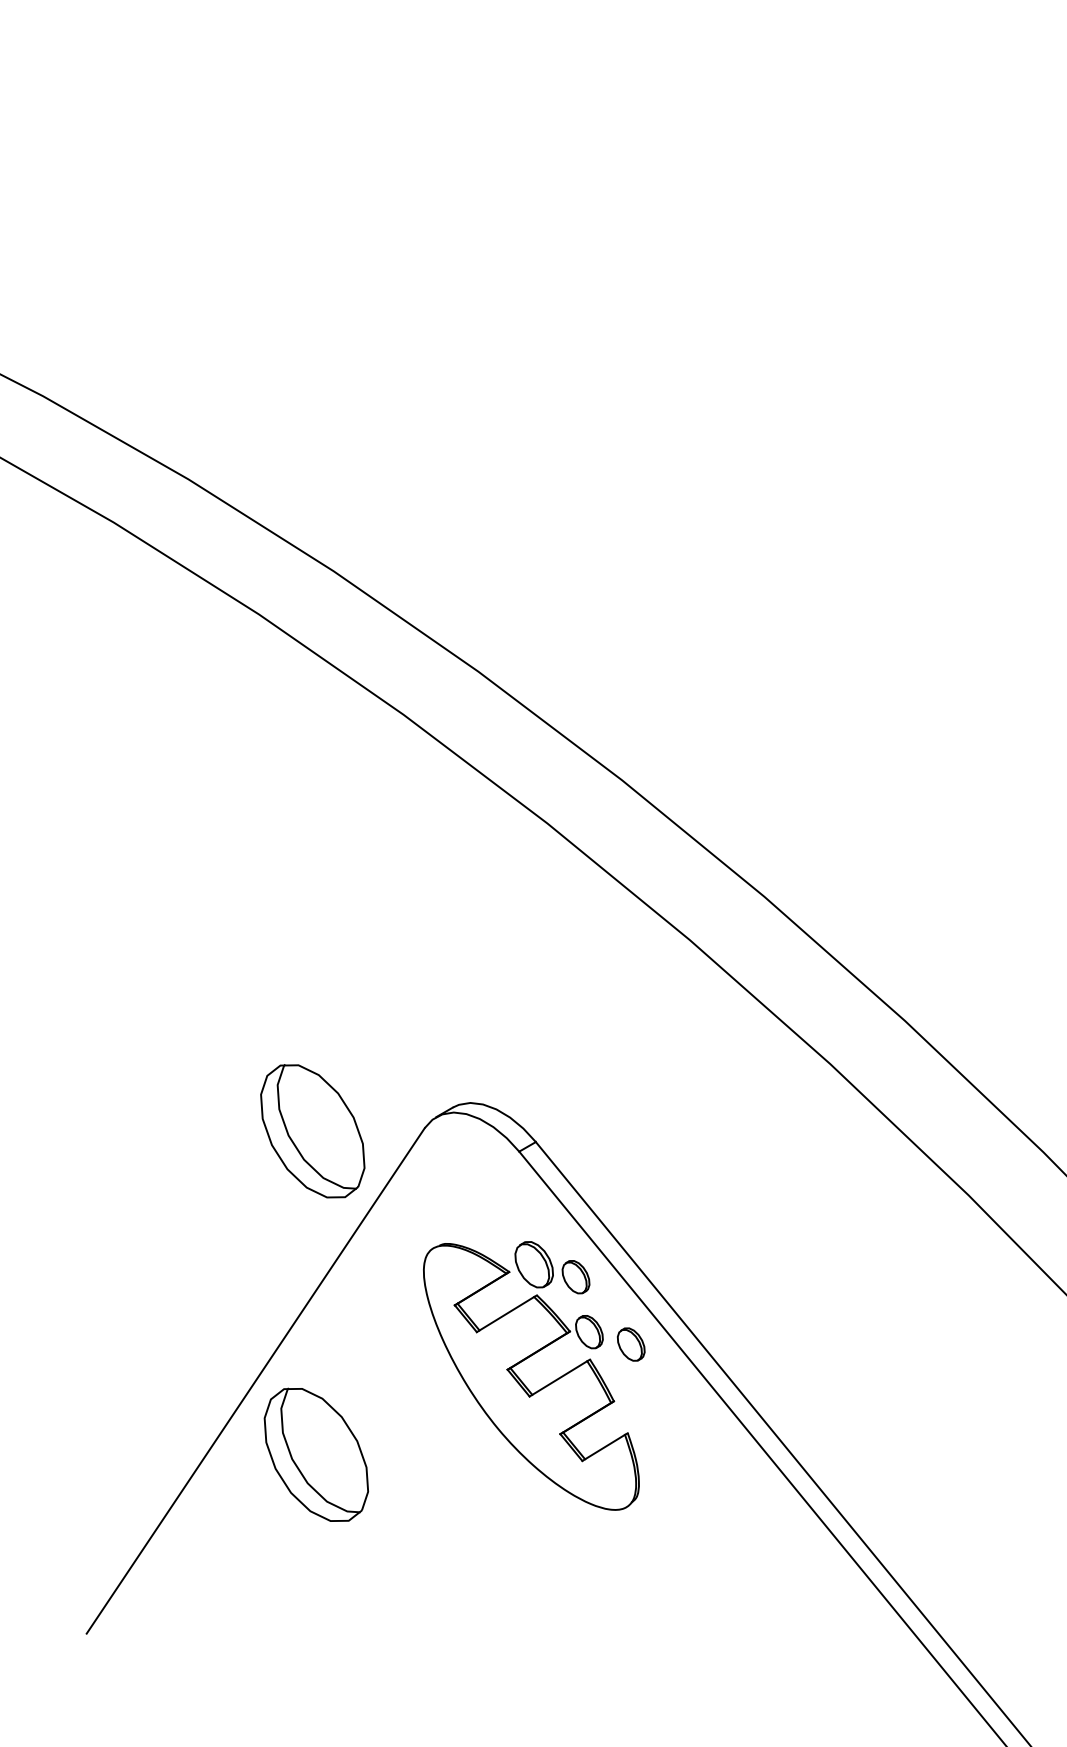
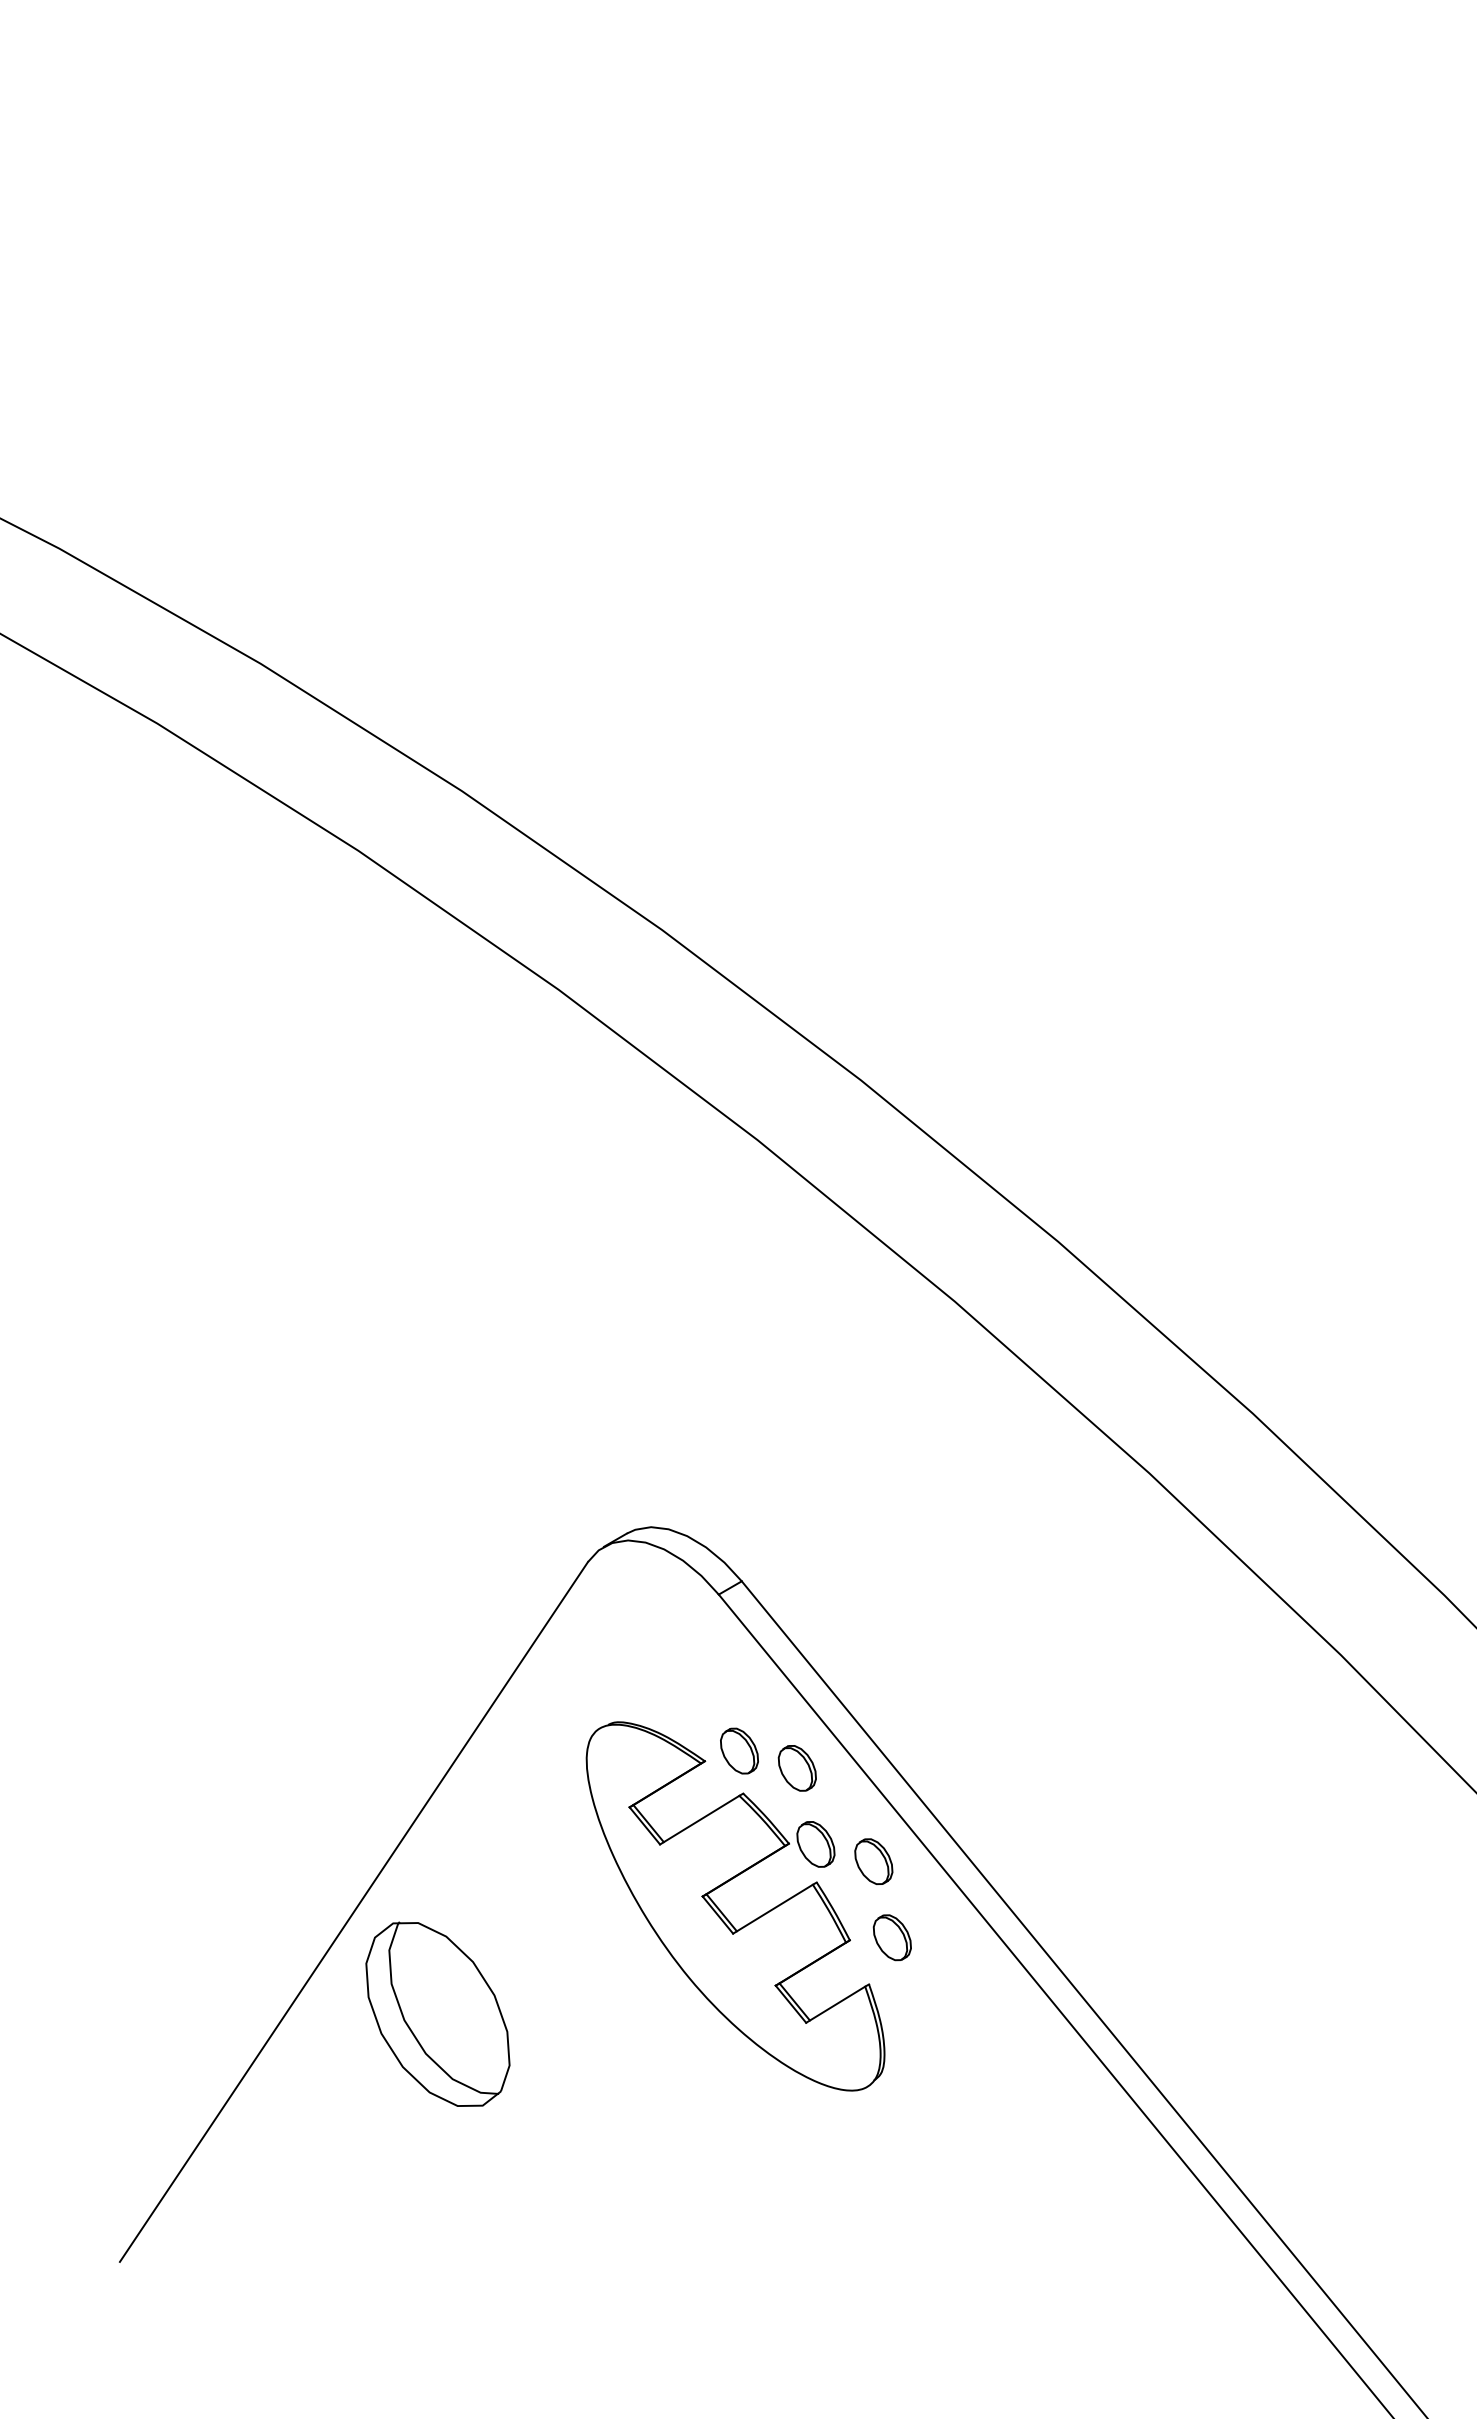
part: (312, 1130) -> (432, 1565), removed
part: (534, 1264) -> (739, 1750), size x0.71
part: (644, 1399) -> (891, 1937), added

